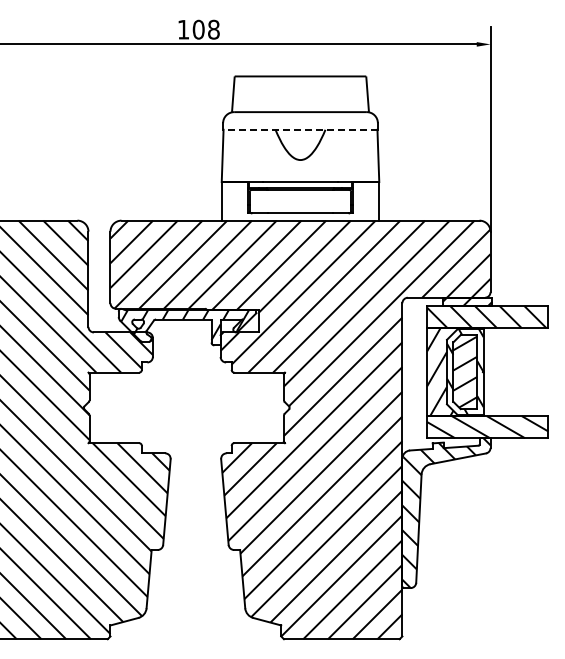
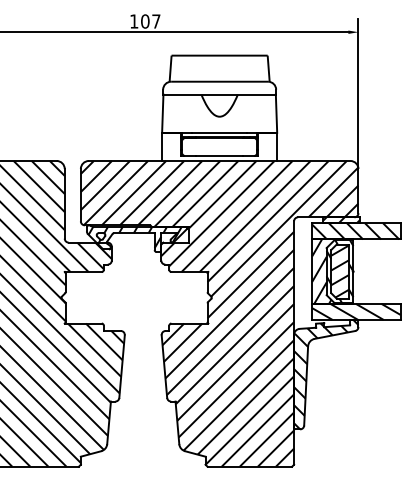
text: (213, 29) -> (156, 21), 108 -> 107
line: (300, 129) -> (219, 94), dashed -> solid

